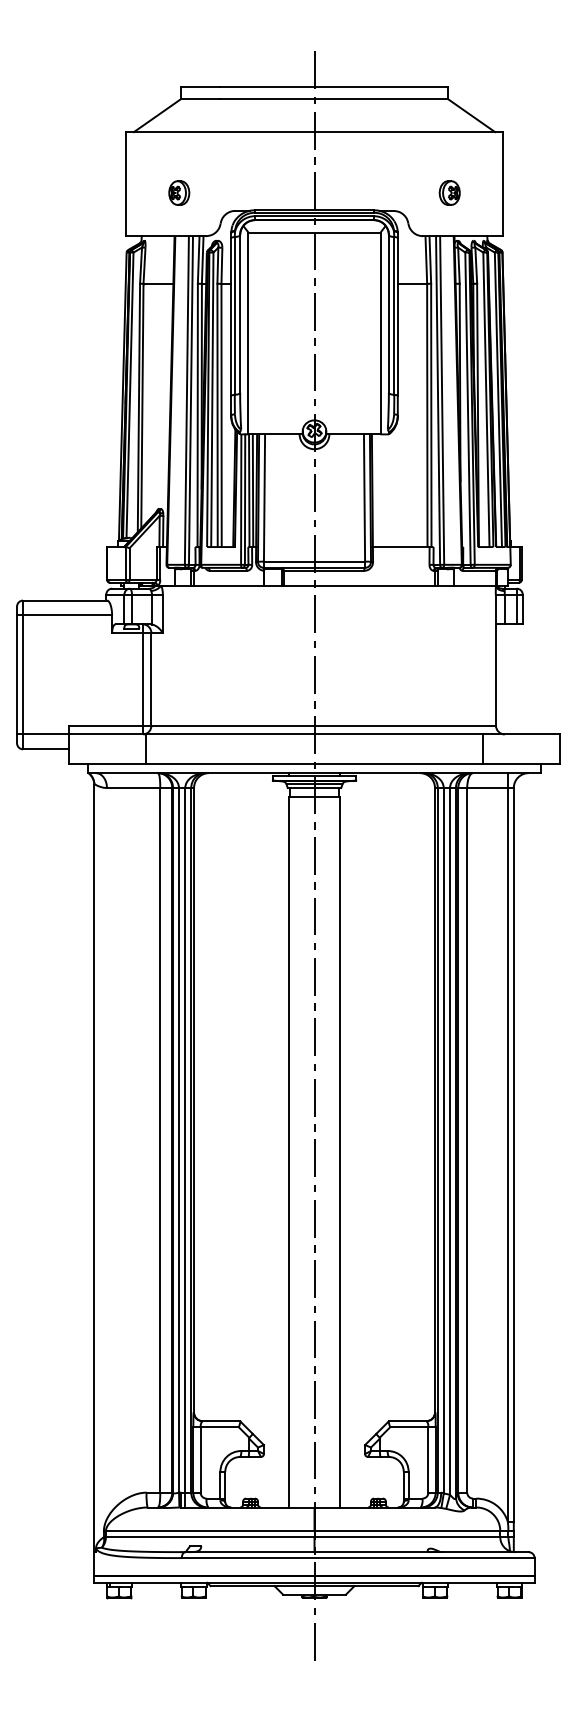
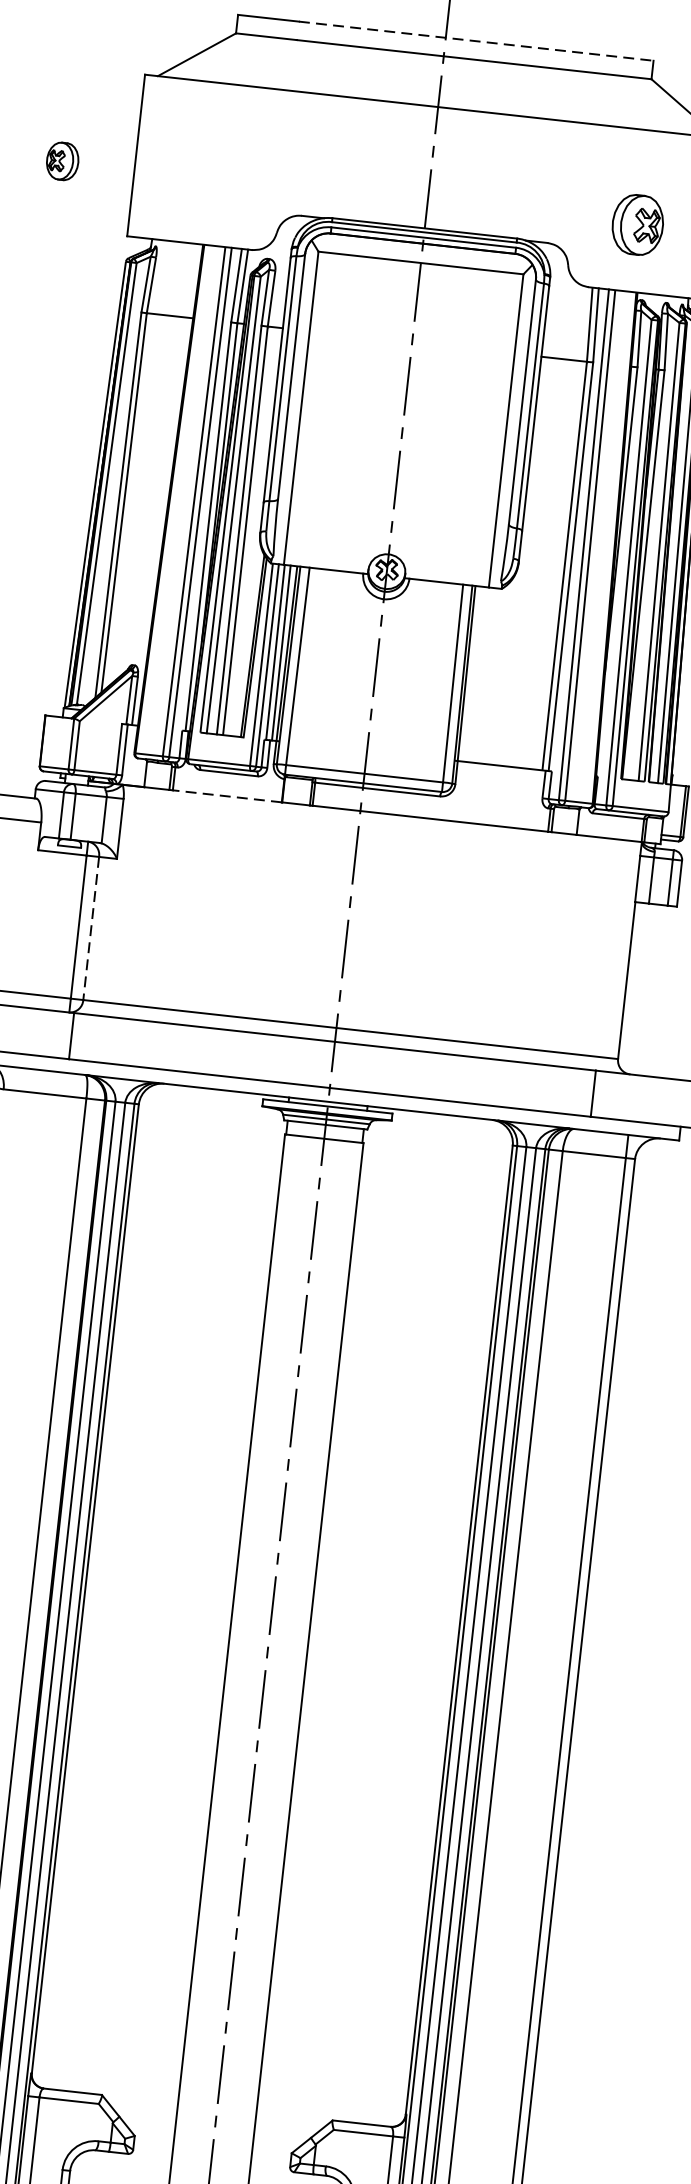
line: (334, 87) -> (476, 41), solid -> dashed
part: (179, 192) -> (63, 160), moved
part: (449, 192) -> (637, 223), size x1.6
line: (228, 585) -> (227, 795), solid -> dashed
line: (151, 679) -> (91, 928), solid -> dashed

